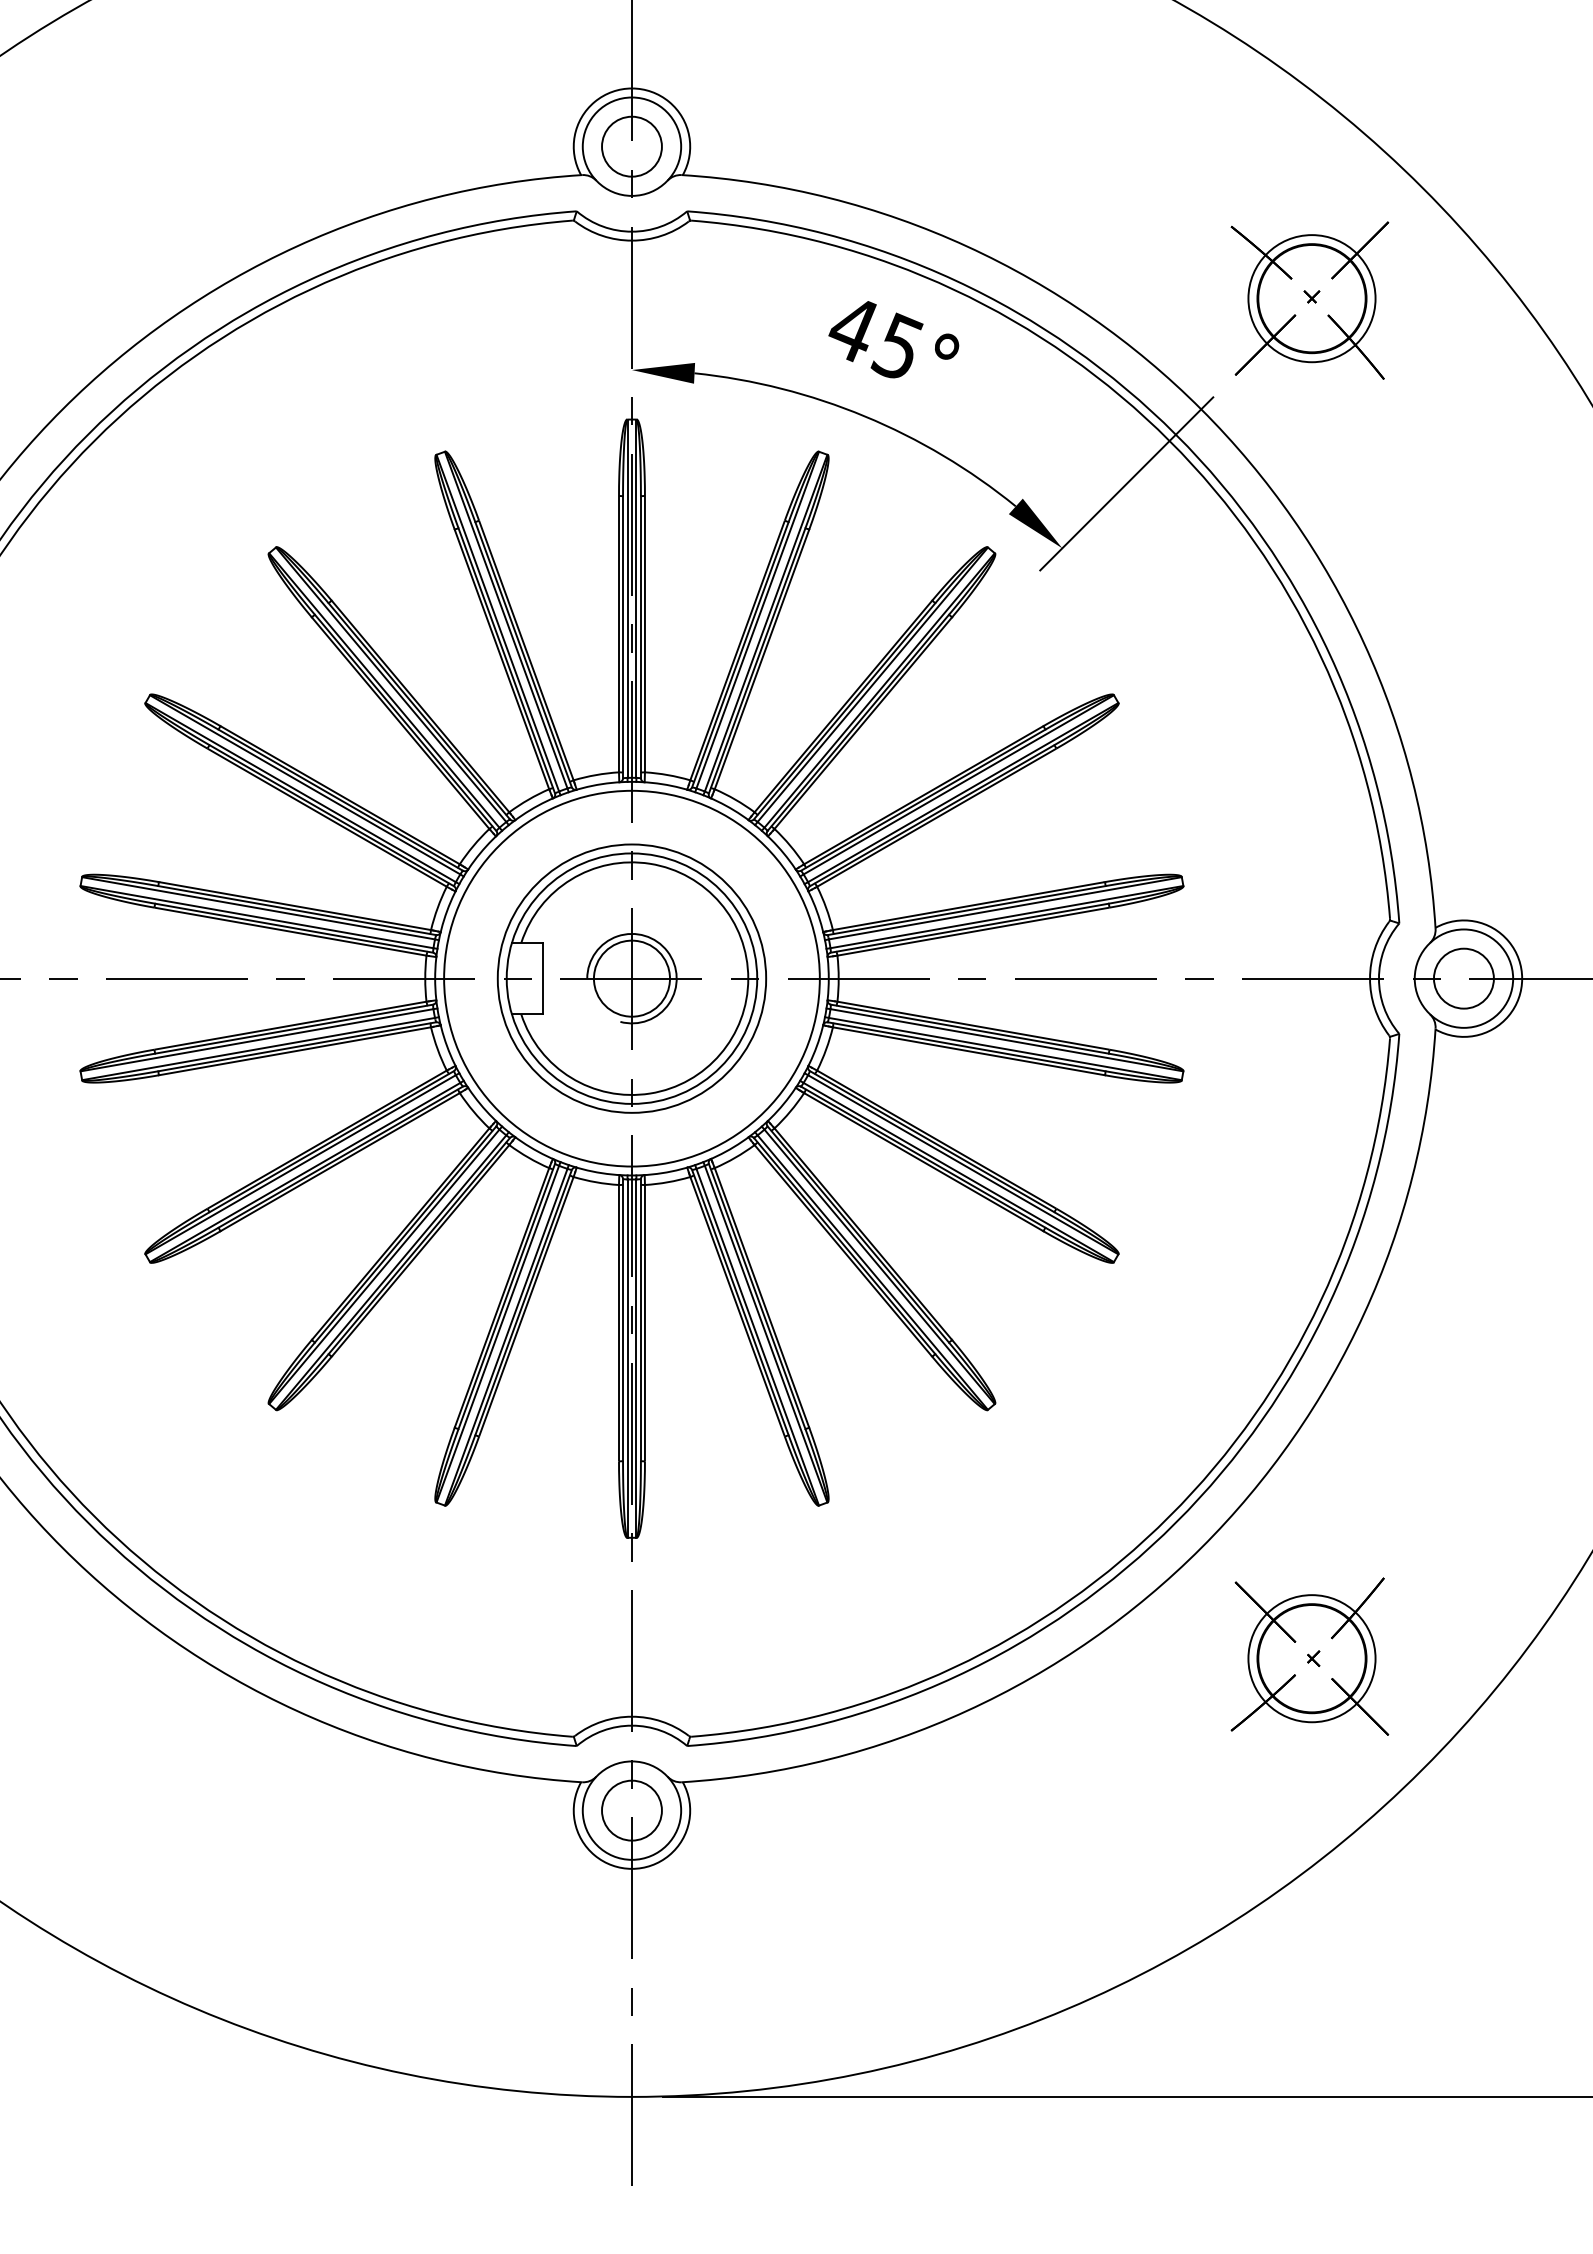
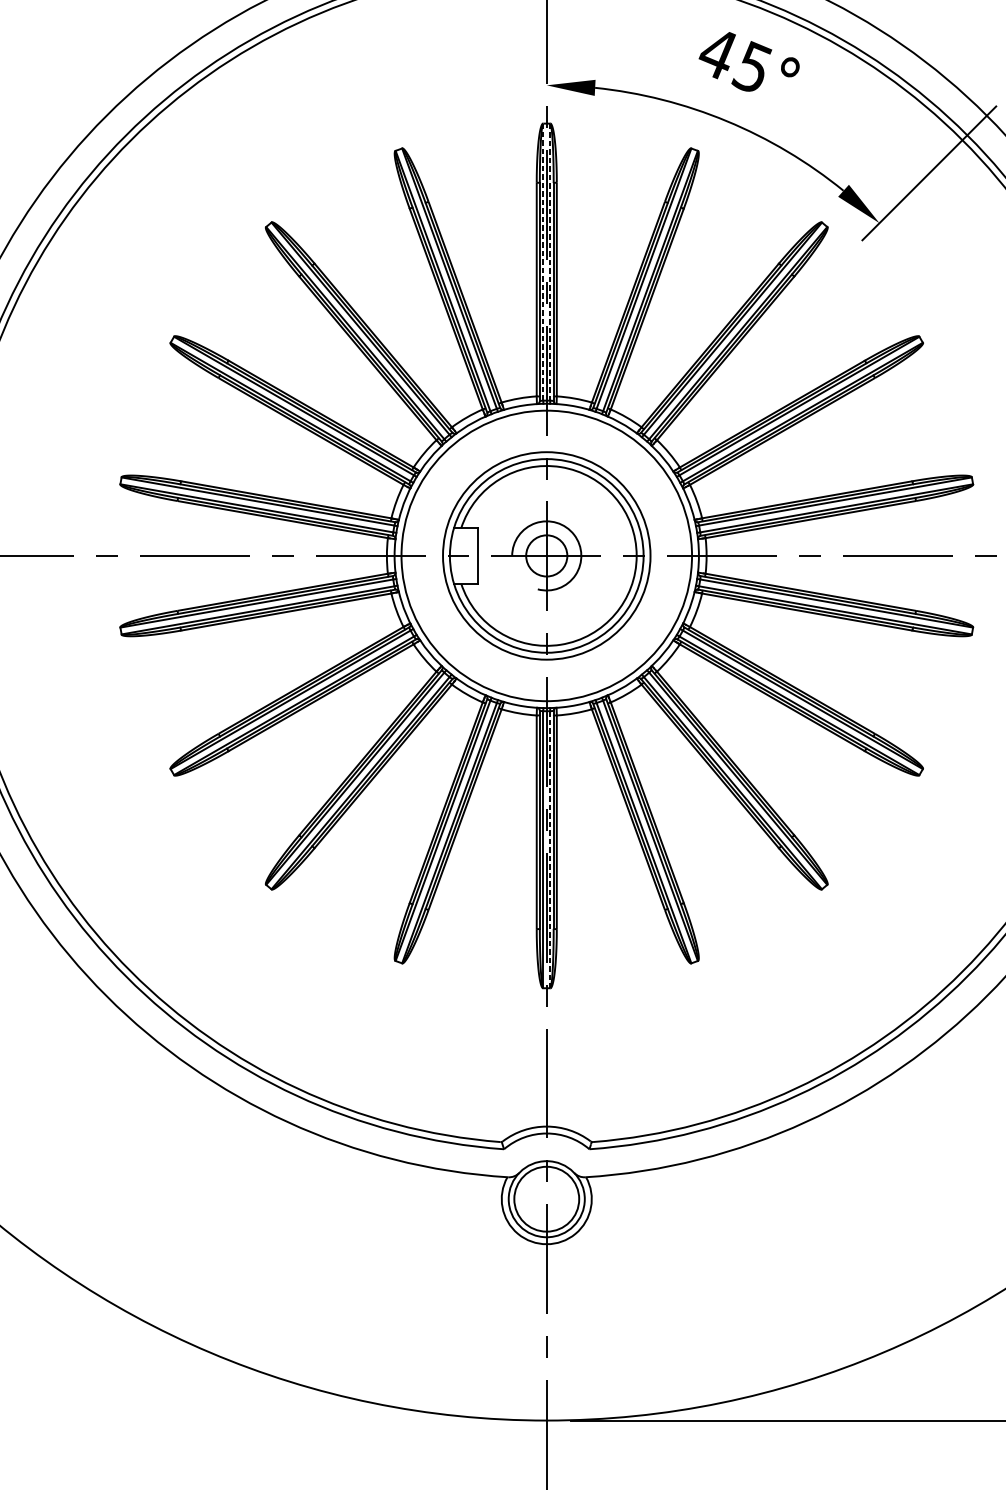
line: (627, 598) -> (543, 261), solid -> dashed
line: (636, 599) -> (550, 262), solid -> dashed
circle: (631, 978) -> (546, 555), size x0.7
line: (636, 1359) -> (550, 850), solid -> dashed
circle: (631, 1810) -> (546, 1199), size x1.4

